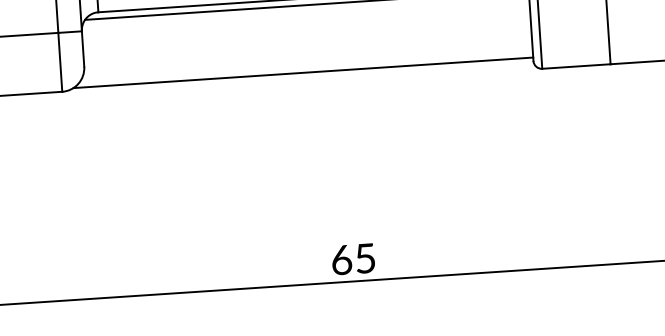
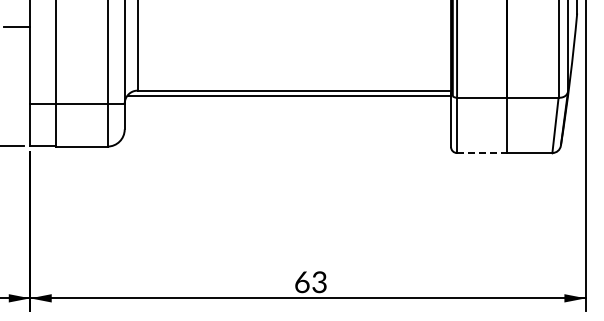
line: (575, 67) -> (481, 153), solid -> dashed
line: (303, 72) -> (283, 144), removed
text: (365, 258) -> (319, 282), 65 -> 63

